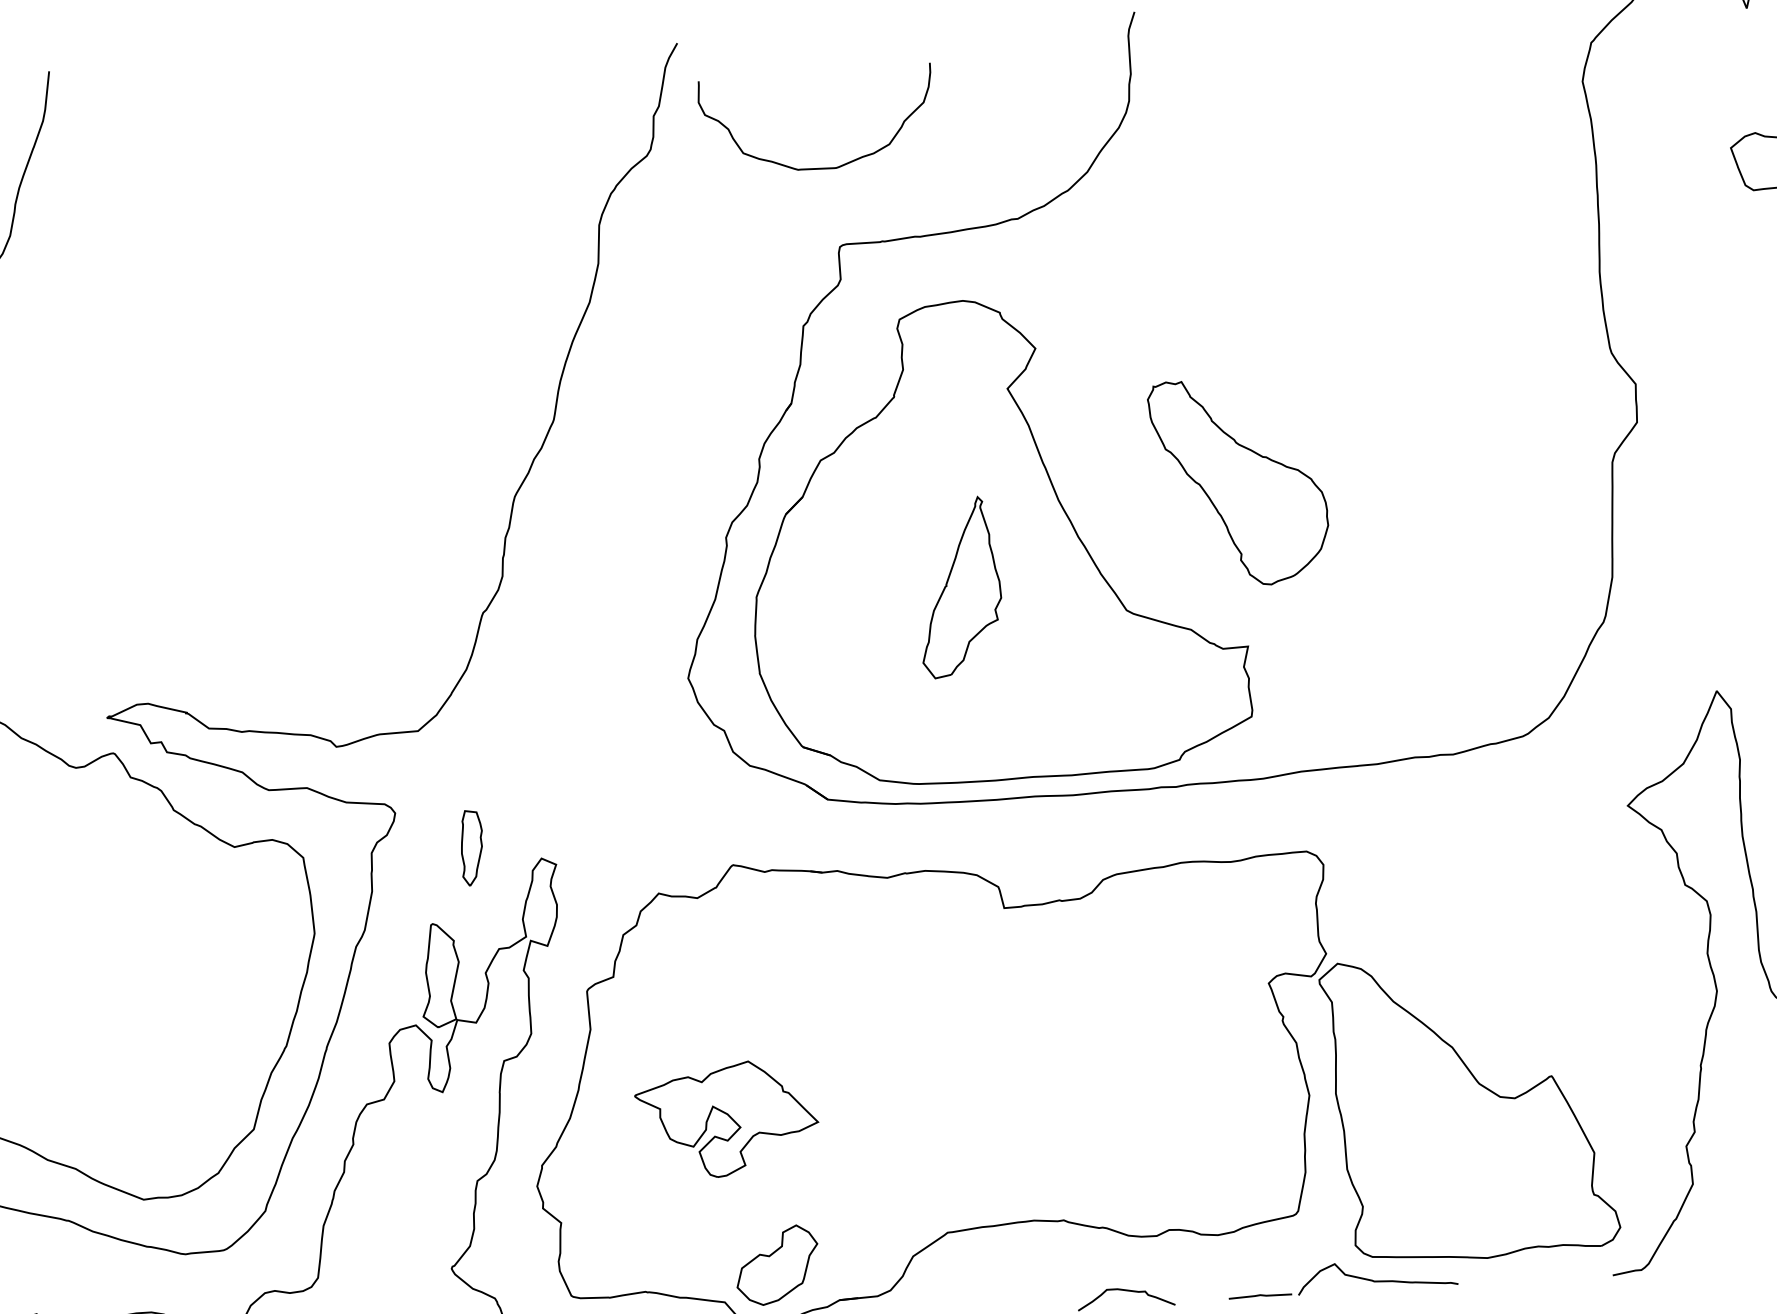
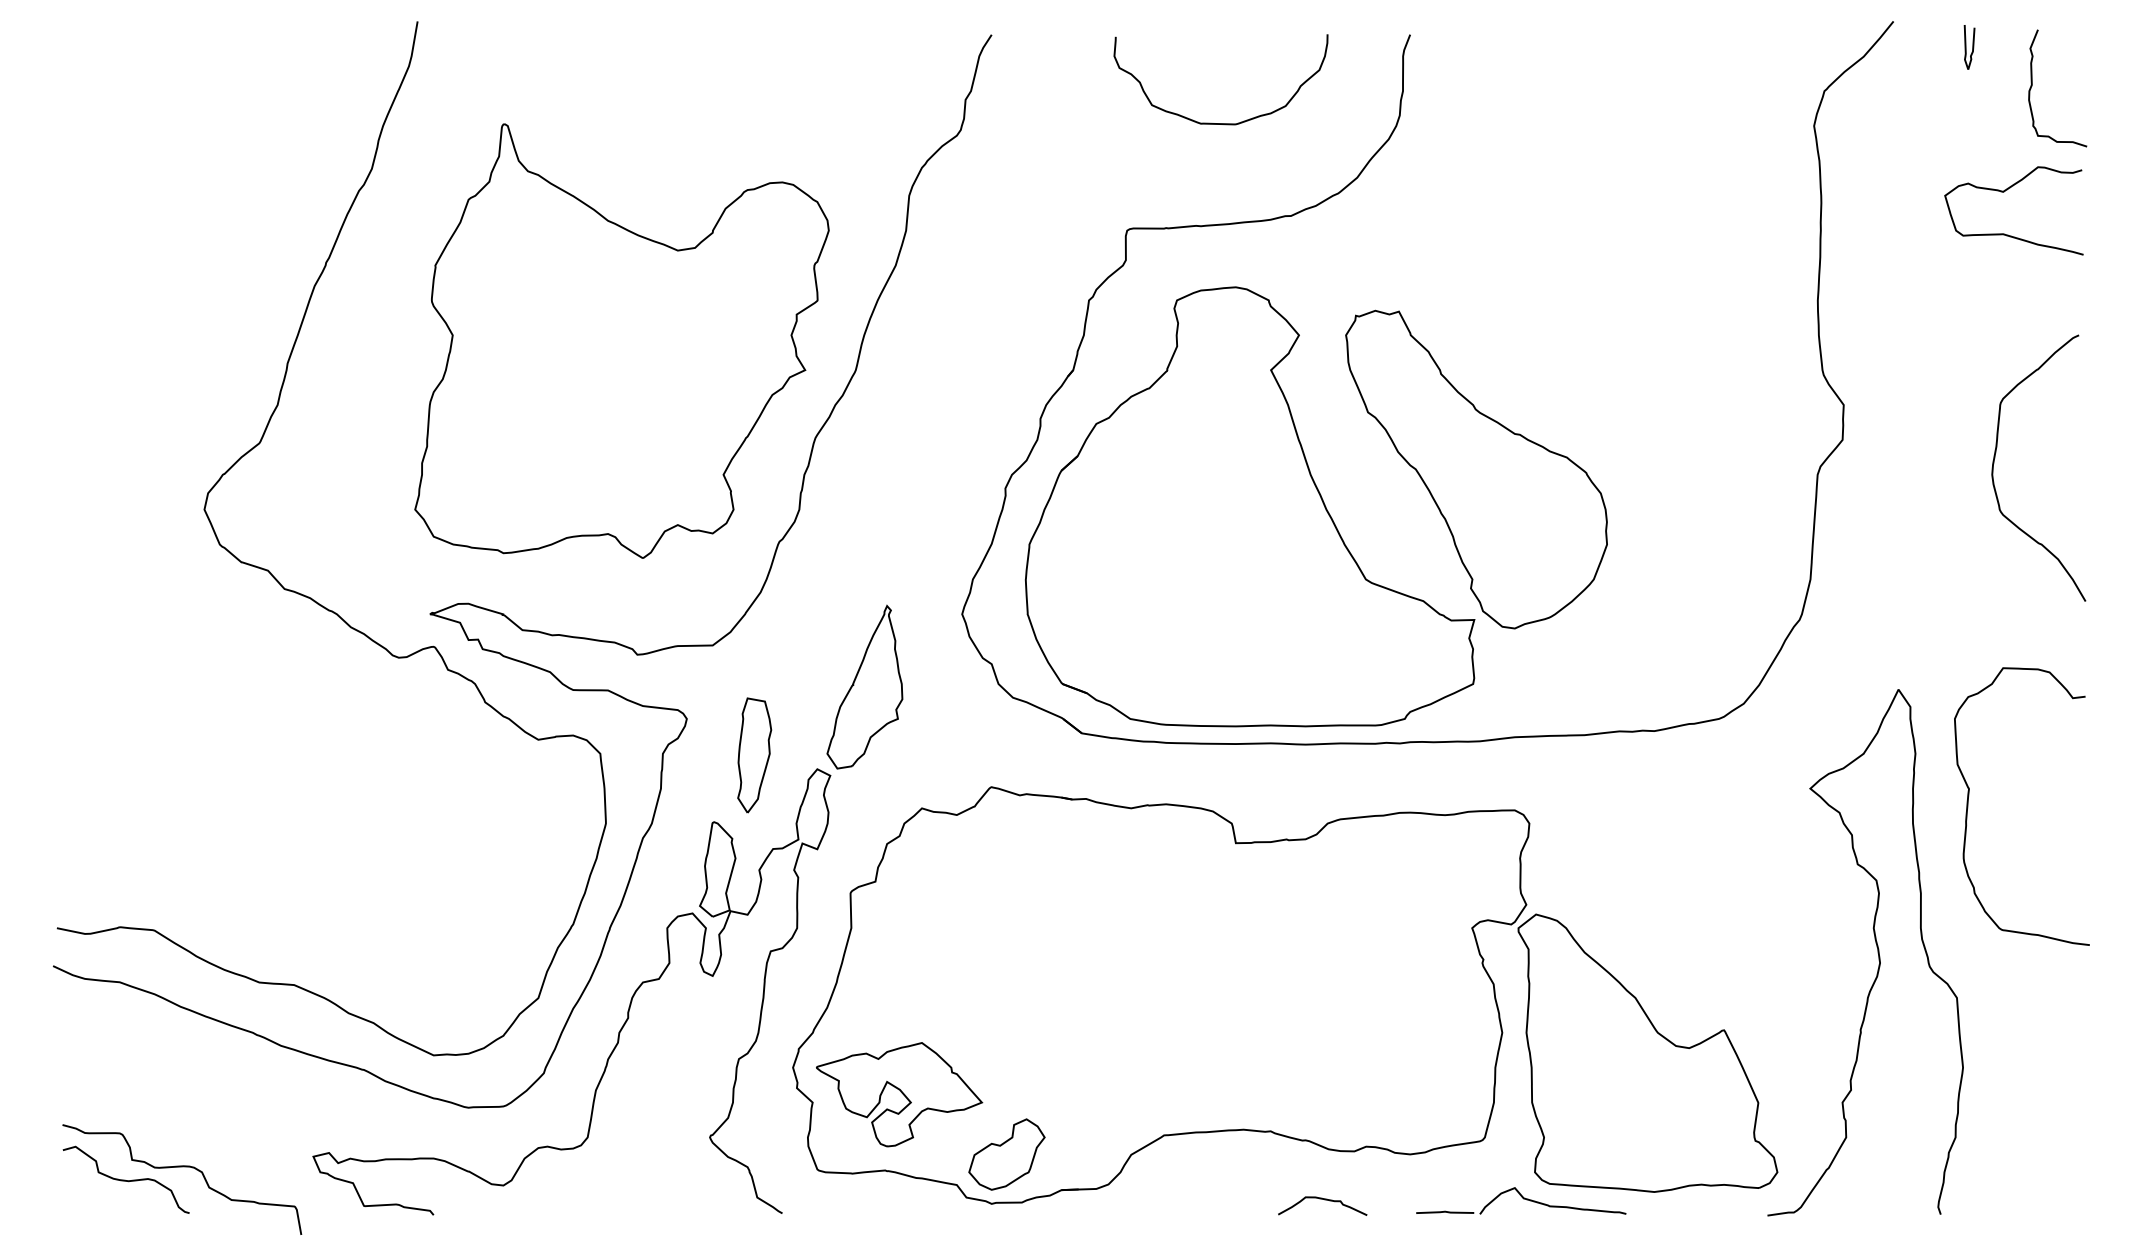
curve: (809, 167) -> (1211, 122), moved
part: (295, 404) -> (621, 340), added
part: (1239, 481) -> (1476, 469), size x1.67
part: (958, 586) -> (864, 686), moved
part: (471, 848) -> (754, 755), size x1.67
part: (727, 1119) -> (899, 1094), moved

